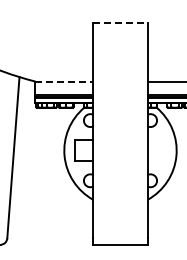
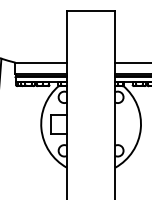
line: (120, 23) -> (91, 11), dashed -> solid
line: (64, 81) -> (41, 62), dashed -> solid

